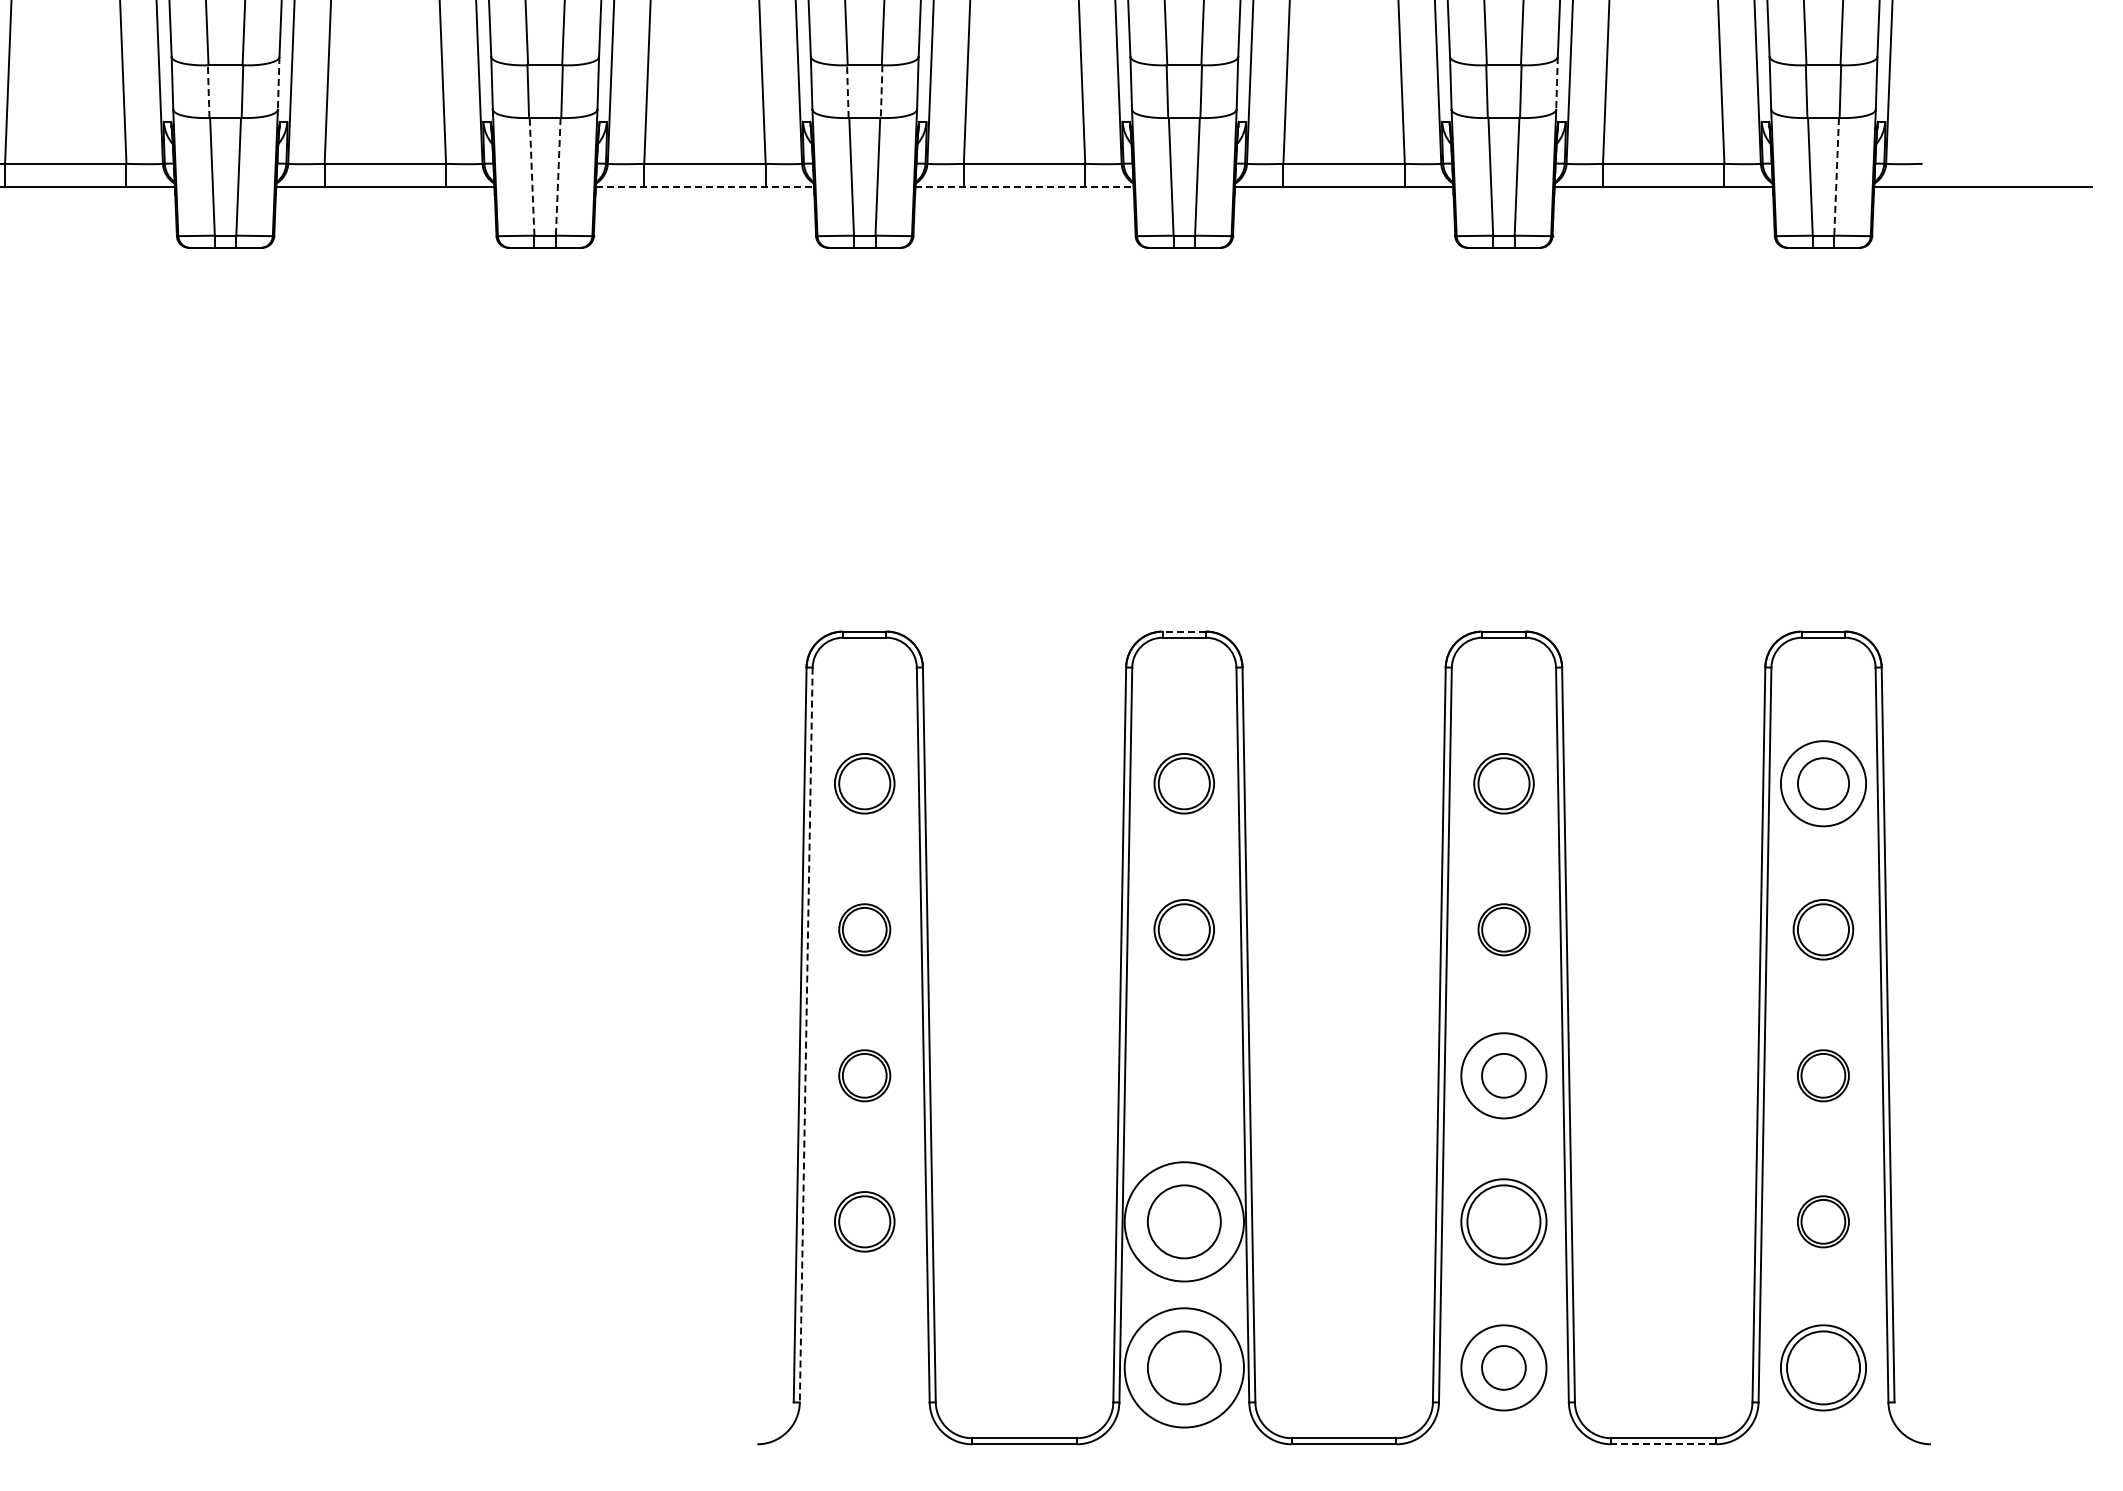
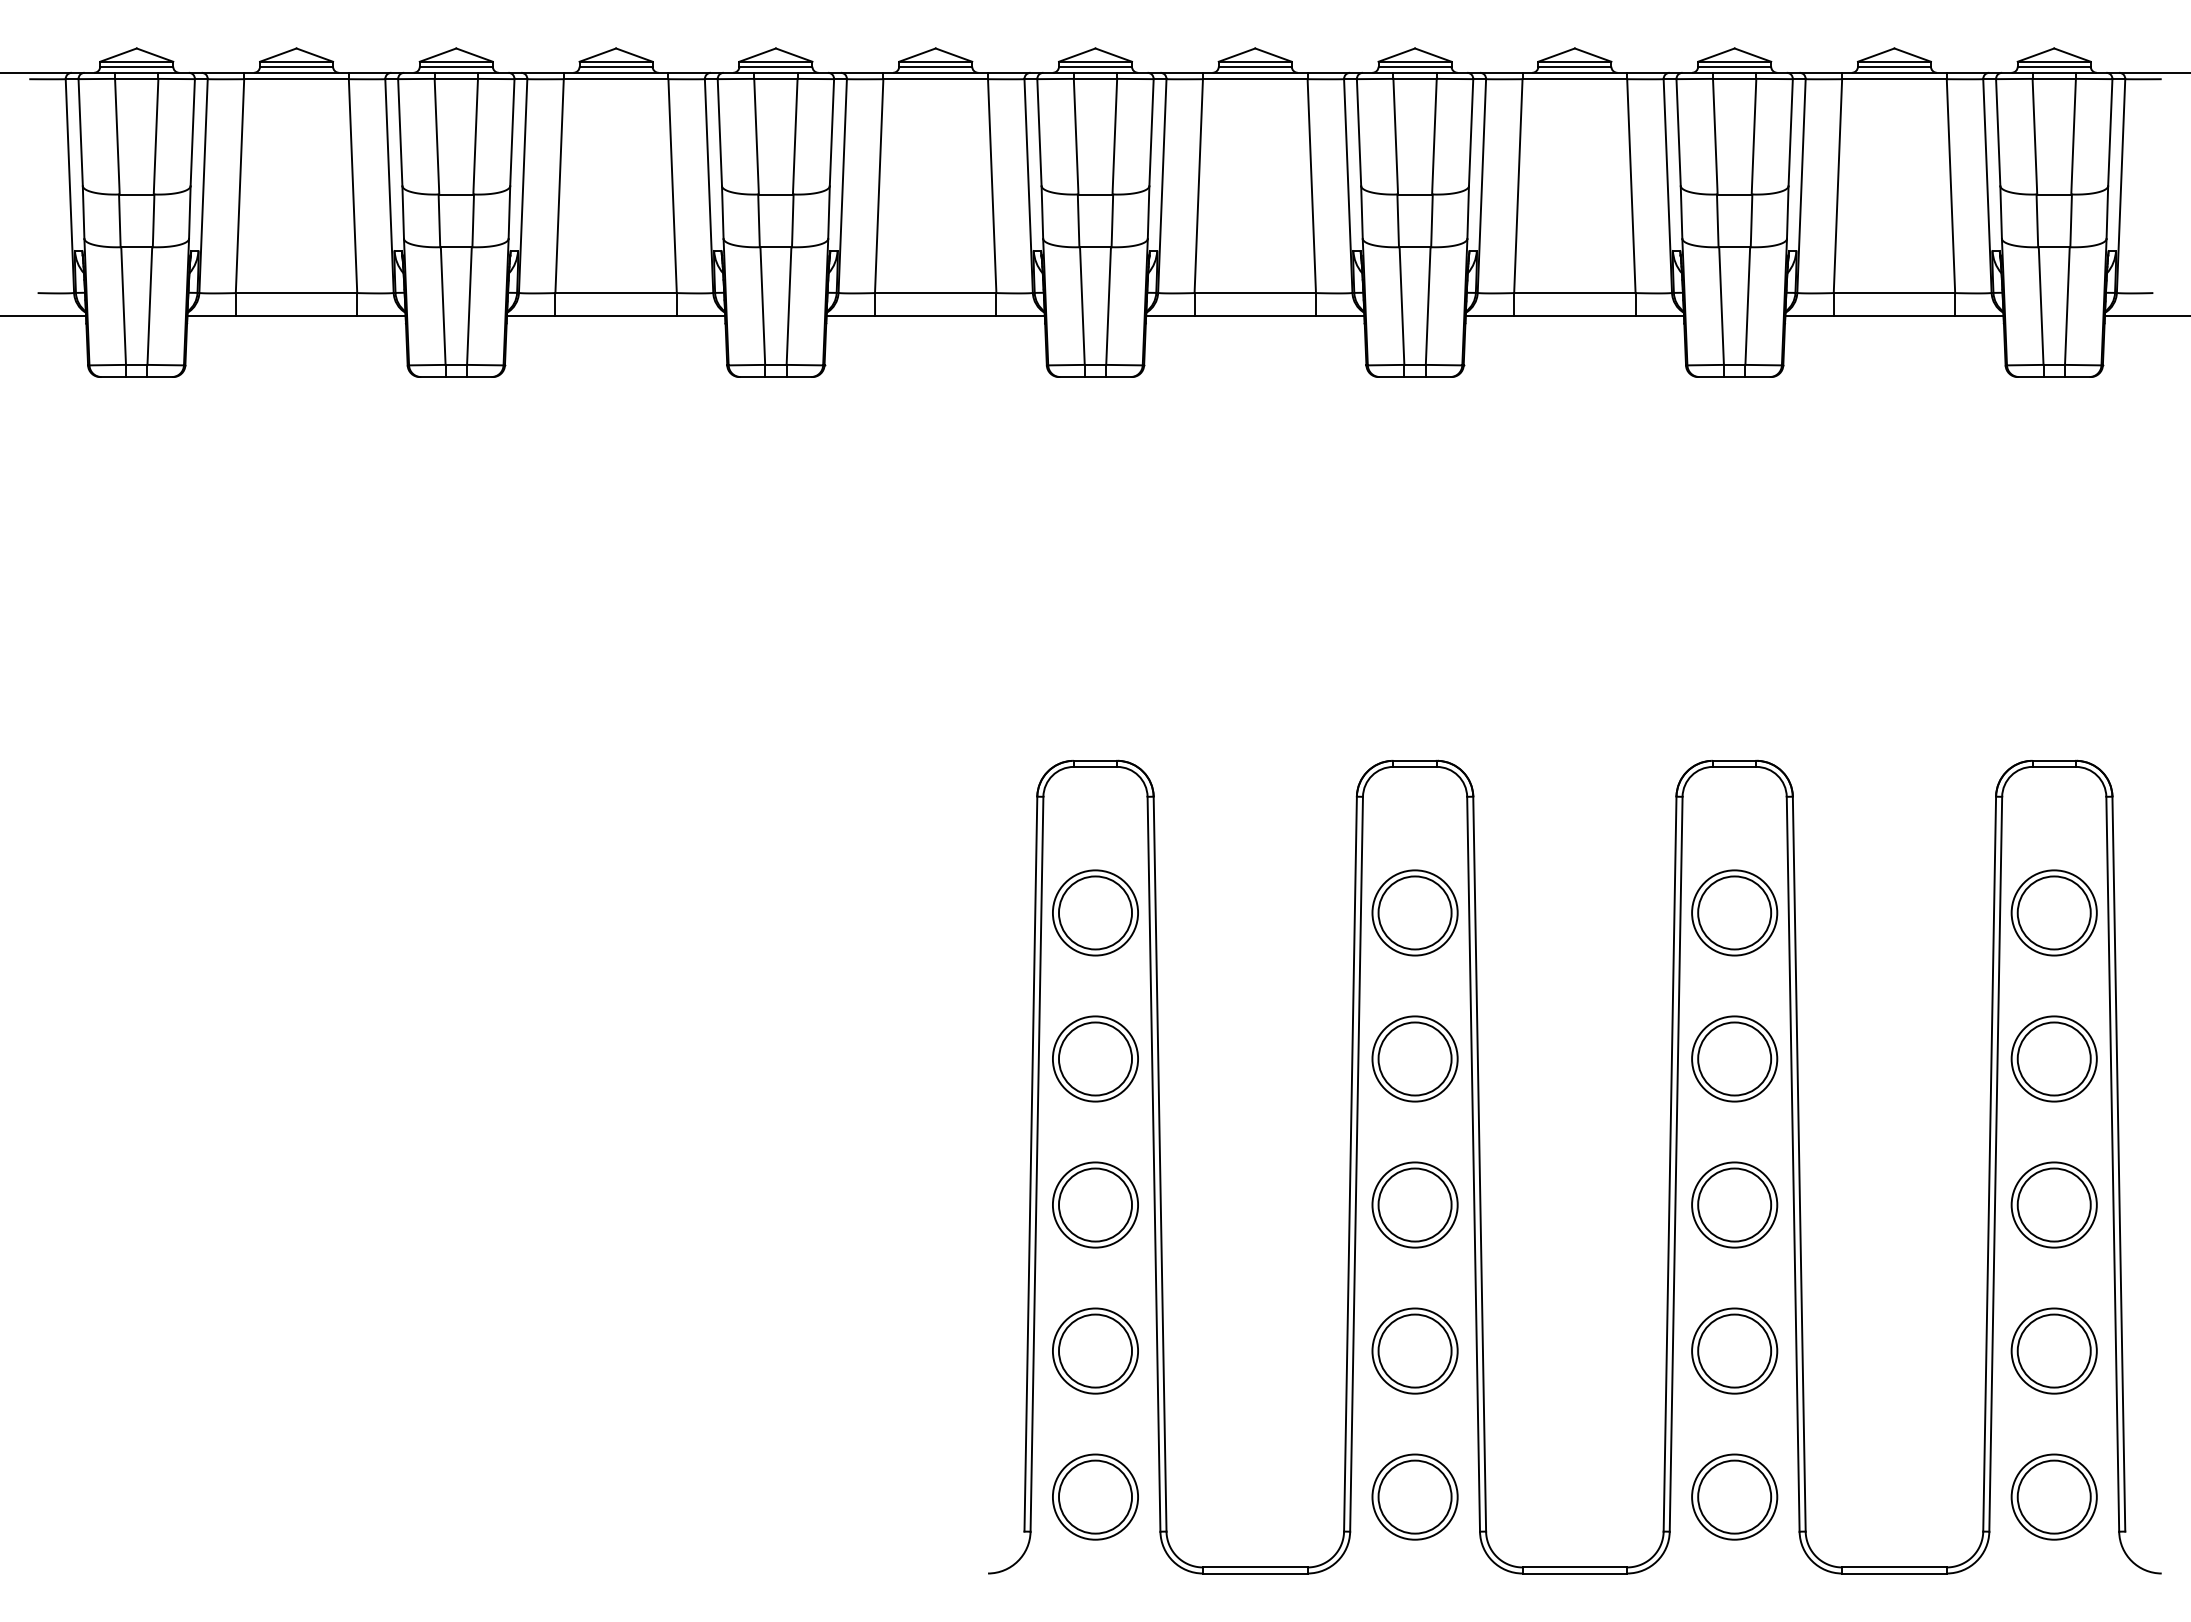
line: (278, 84) -> (509, 213), dashed -> solid
line: (1556, 84) -> (1787, 213), dashed -> solid
line: (208, 91) -> (439, 220), dashed -> solid
line: (847, 91) -> (1078, 220), dashed -> solid
line: (881, 92) -> (1112, 221), dashed -> solid
line: (531, 177) -> (762, 306), dashed -> solid
line: (558, 177) -> (789, 306), dashed -> solid
line: (1836, 177) -> (2067, 306), dashed -> solid
line: (705, 187) -> (936, 316), dashed -> solid
line: (1024, 187) -> (1255, 316), dashed -> solid
line: (1184, 631) -> (1415, 760), dashed -> solid
part: (864, 783) -> (1095, 912), size x1.43
part: (1183, 783) -> (1414, 912), size x1.43
part: (1503, 783) -> (1734, 912), size x1.43
circle: (1822, 783) -> (2053, 912), size x1.43
part: (864, 929) -> (1095, 1058), size x1.67
part: (1183, 929) -> (1414, 1058), size x1.43
part: (1503, 929) -> (1734, 1058), size x1.67
part: (1822, 929) -> (2053, 1058), size x1.43
line: (805, 1035) -> (1036, 1164), dashed -> solid
part: (864, 1075) -> (1095, 1204), size x1.67
part: (1183, 1075) -> (1414, 1204), added
circle: (1503, 1075) -> (1734, 1204), size x1.67
part: (1822, 1075) -> (2053, 1204), size x1.67
part: (864, 1221) -> (1095, 1350), size x1.43
circle: (1183, 1221) -> (1414, 1350), size x0.71
part: (1822, 1221) -> (2053, 1350), size x1.67
part: (864, 1367) -> (1095, 1496), added
circle: (1183, 1367) -> (1414, 1496), size x0.71
circle: (1503, 1367) -> (1734, 1496), size x1.67
line: (1662, 1444) -> (1893, 1573), dashed -> solid

